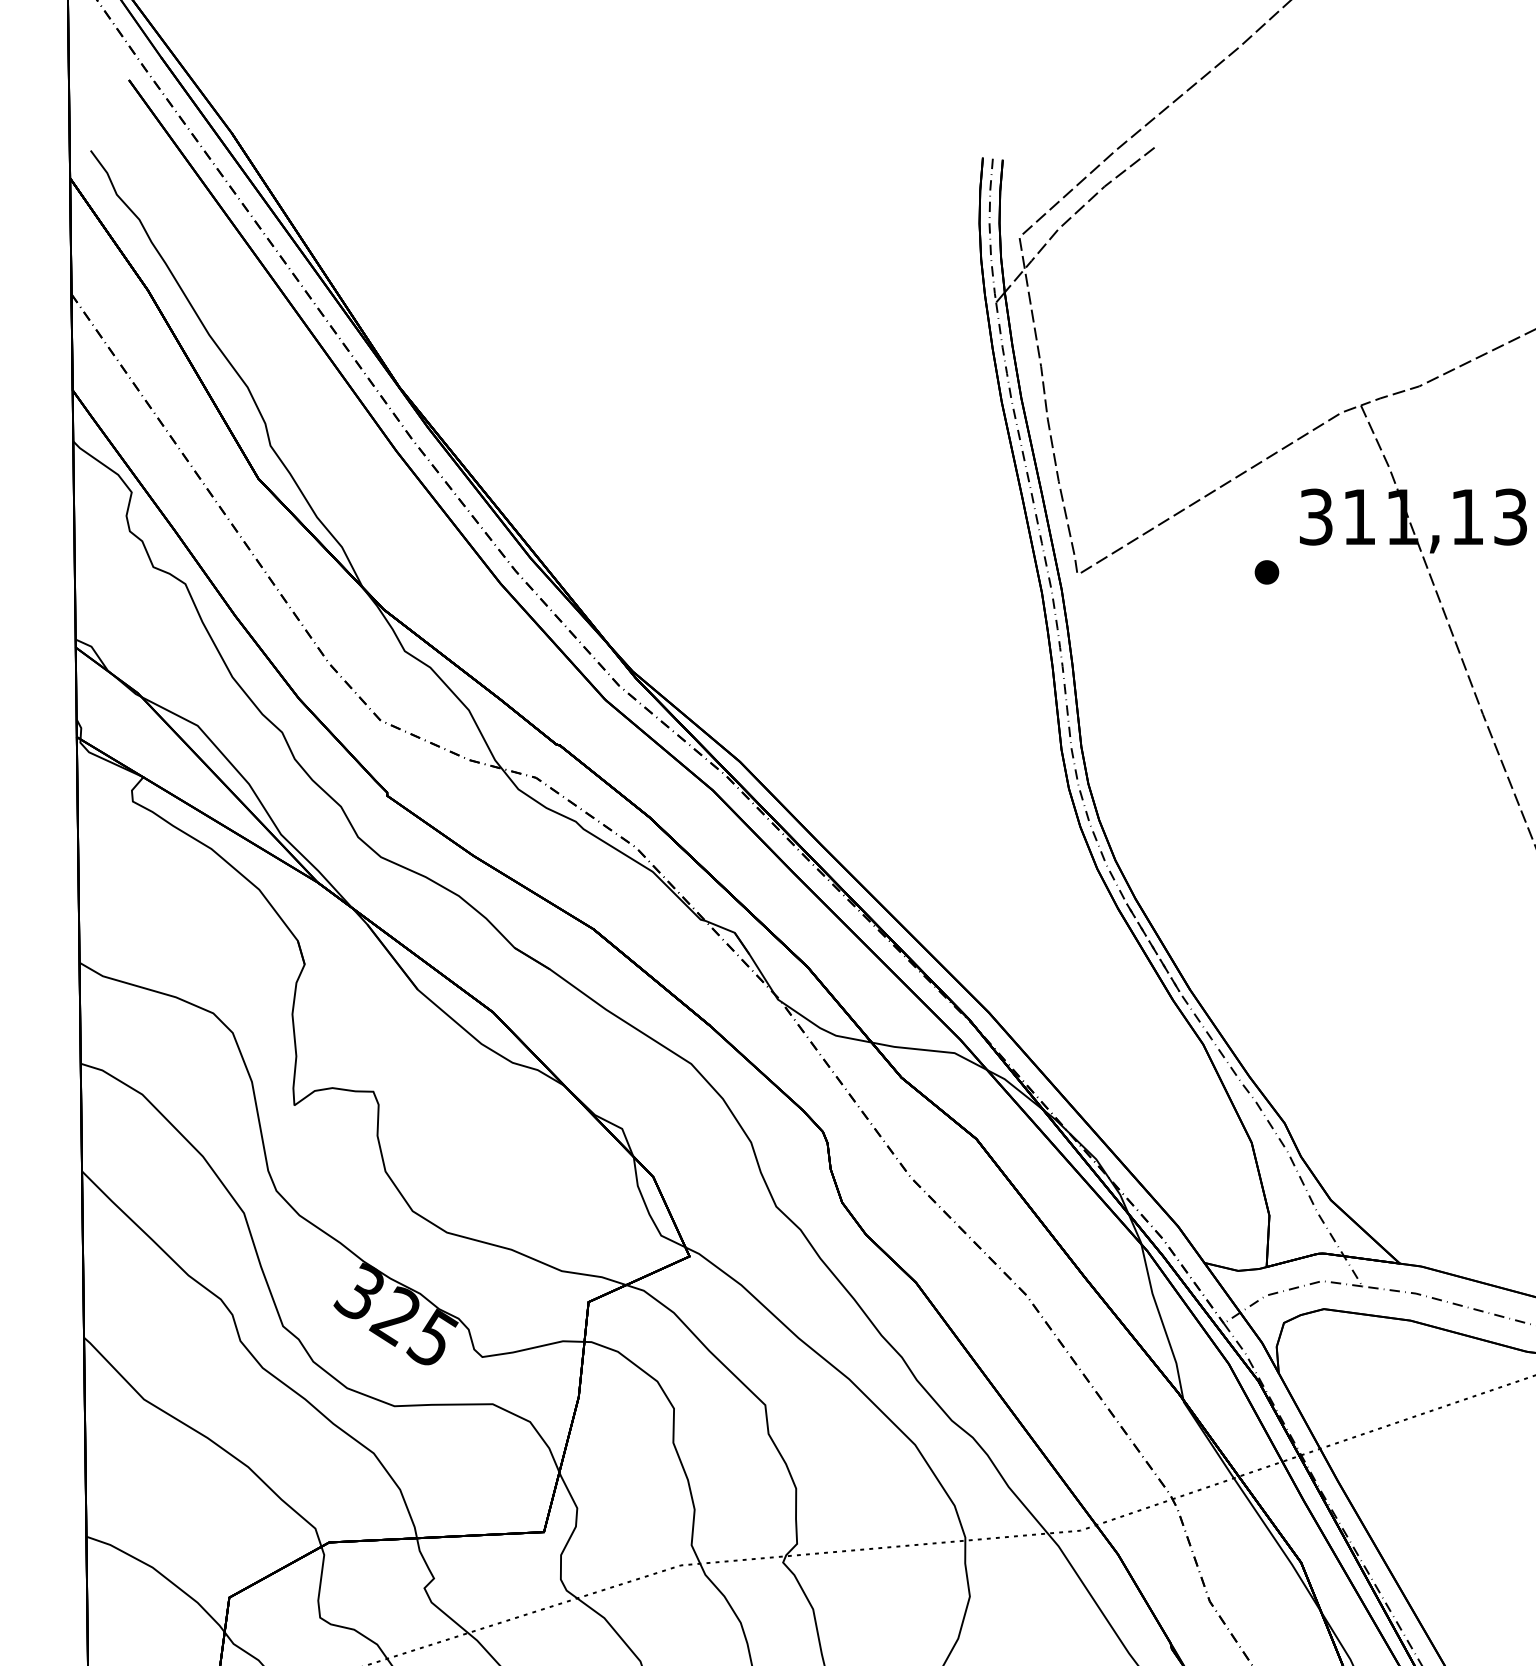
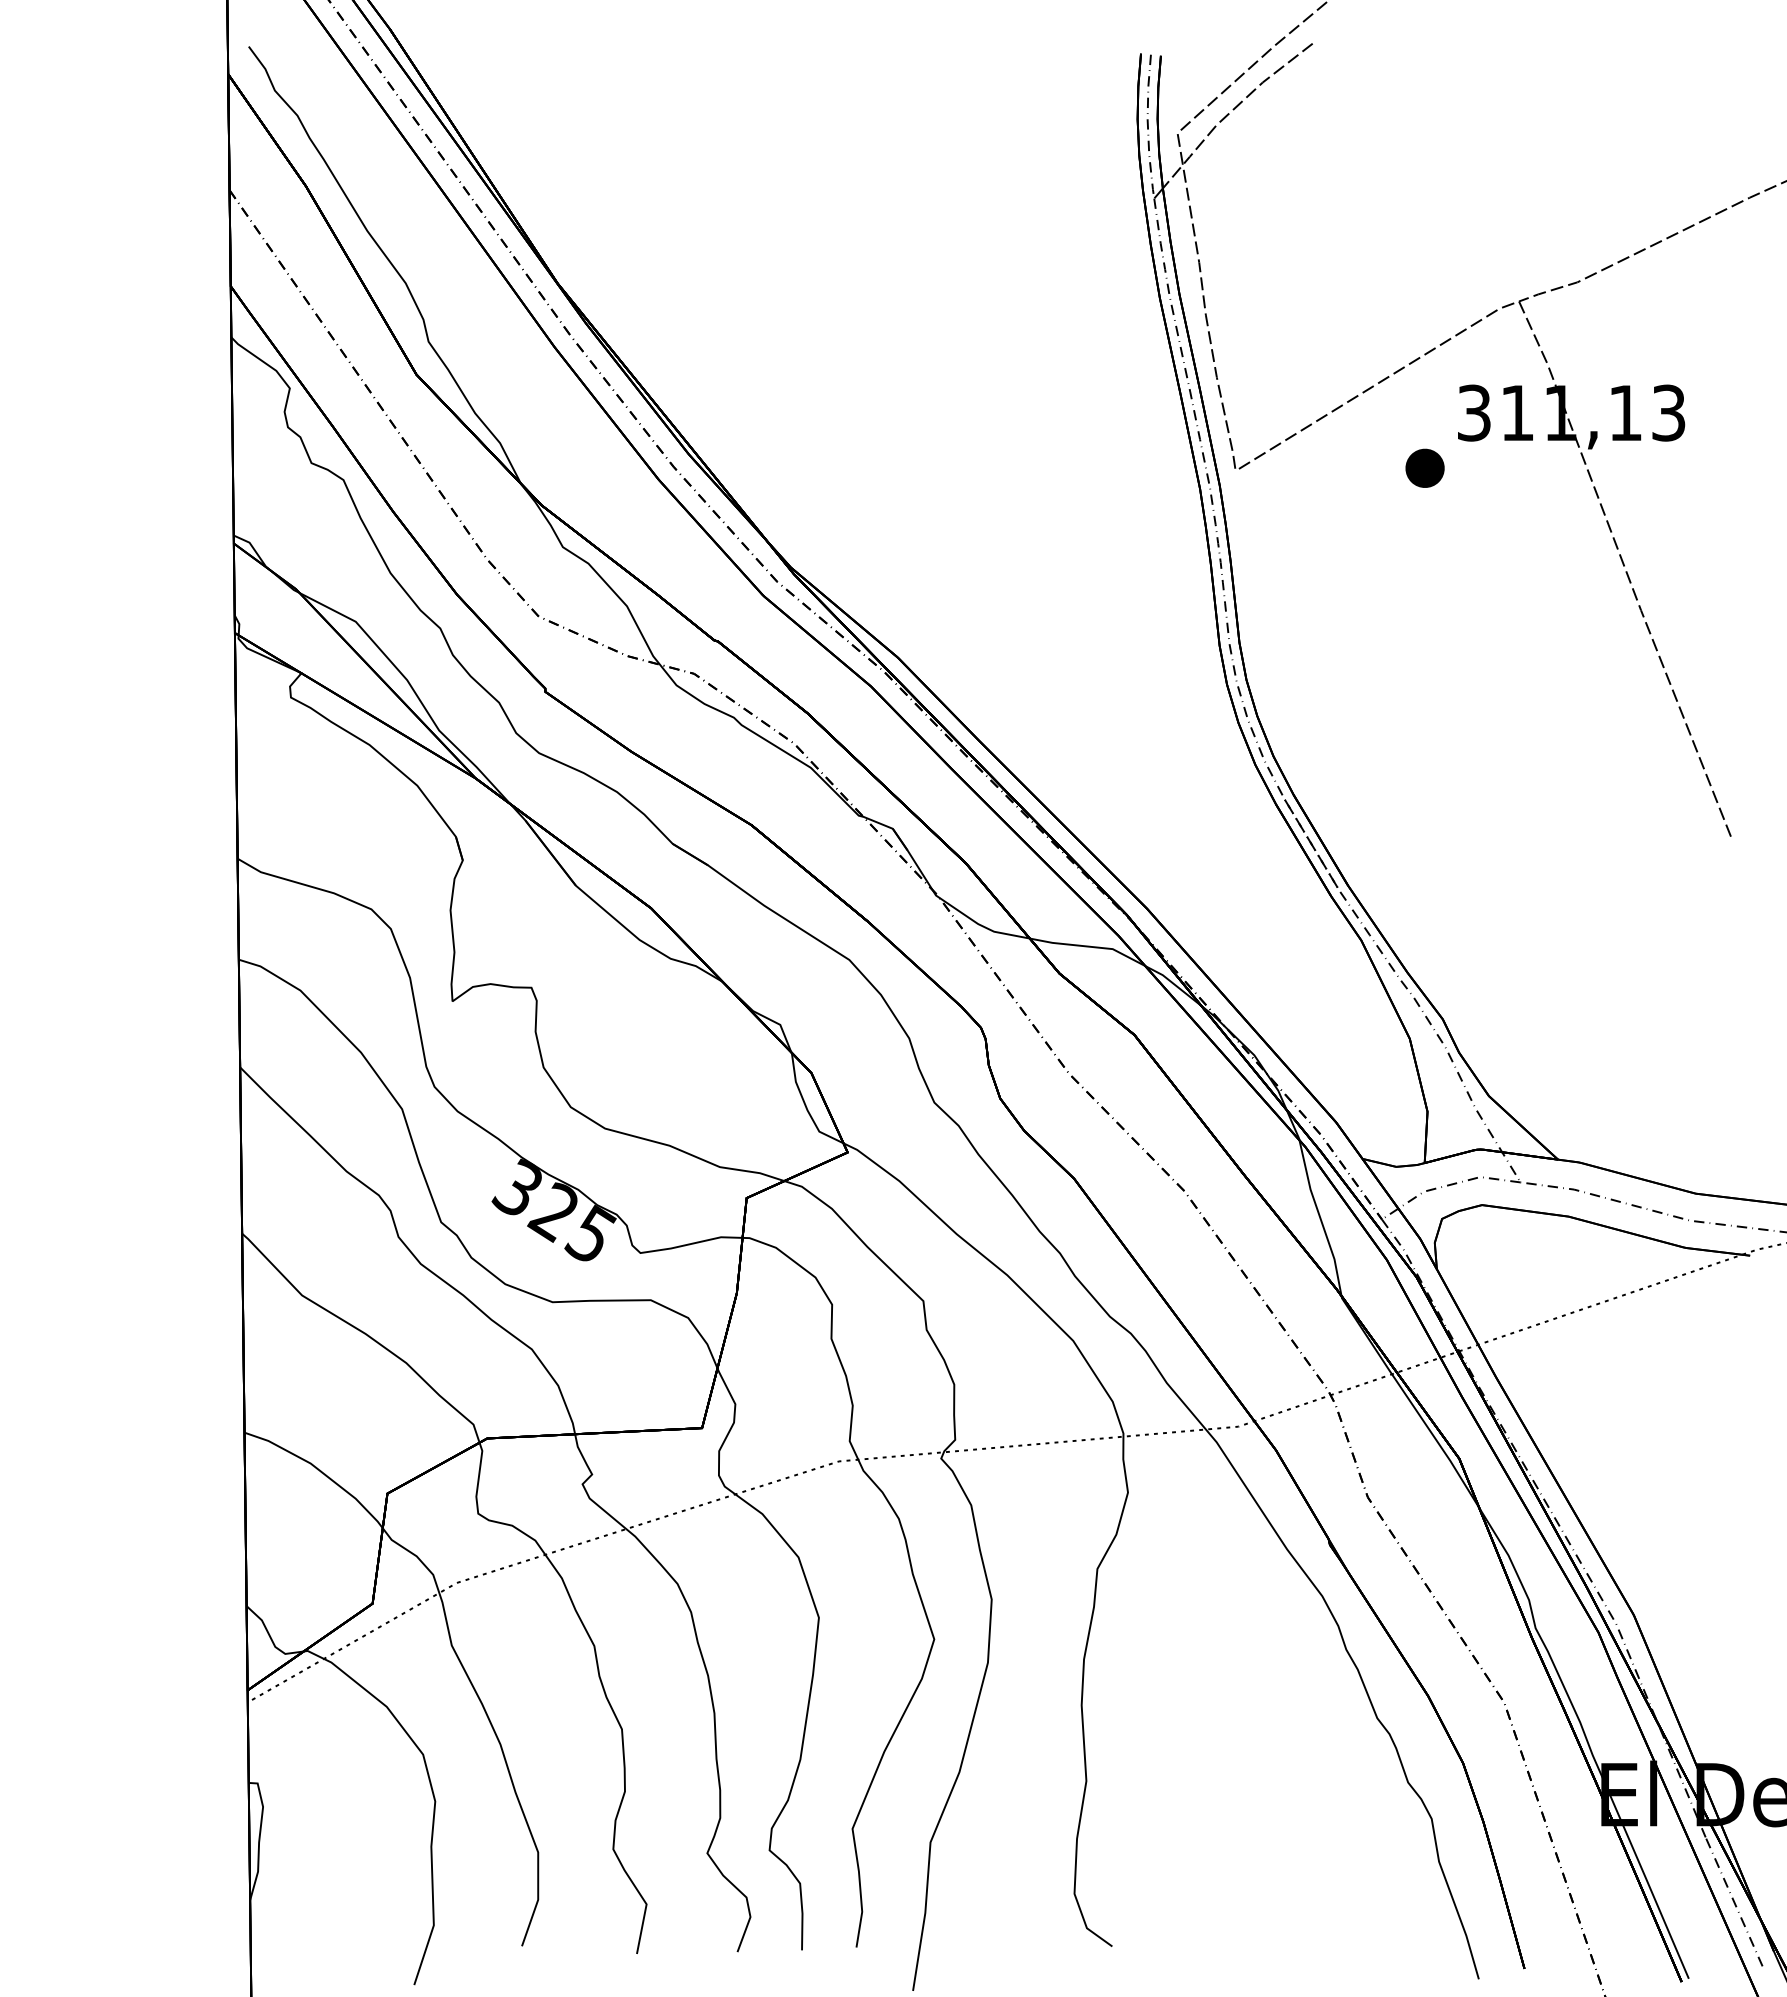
part: (1266, 572) -> (1424, 468), size x1.6

